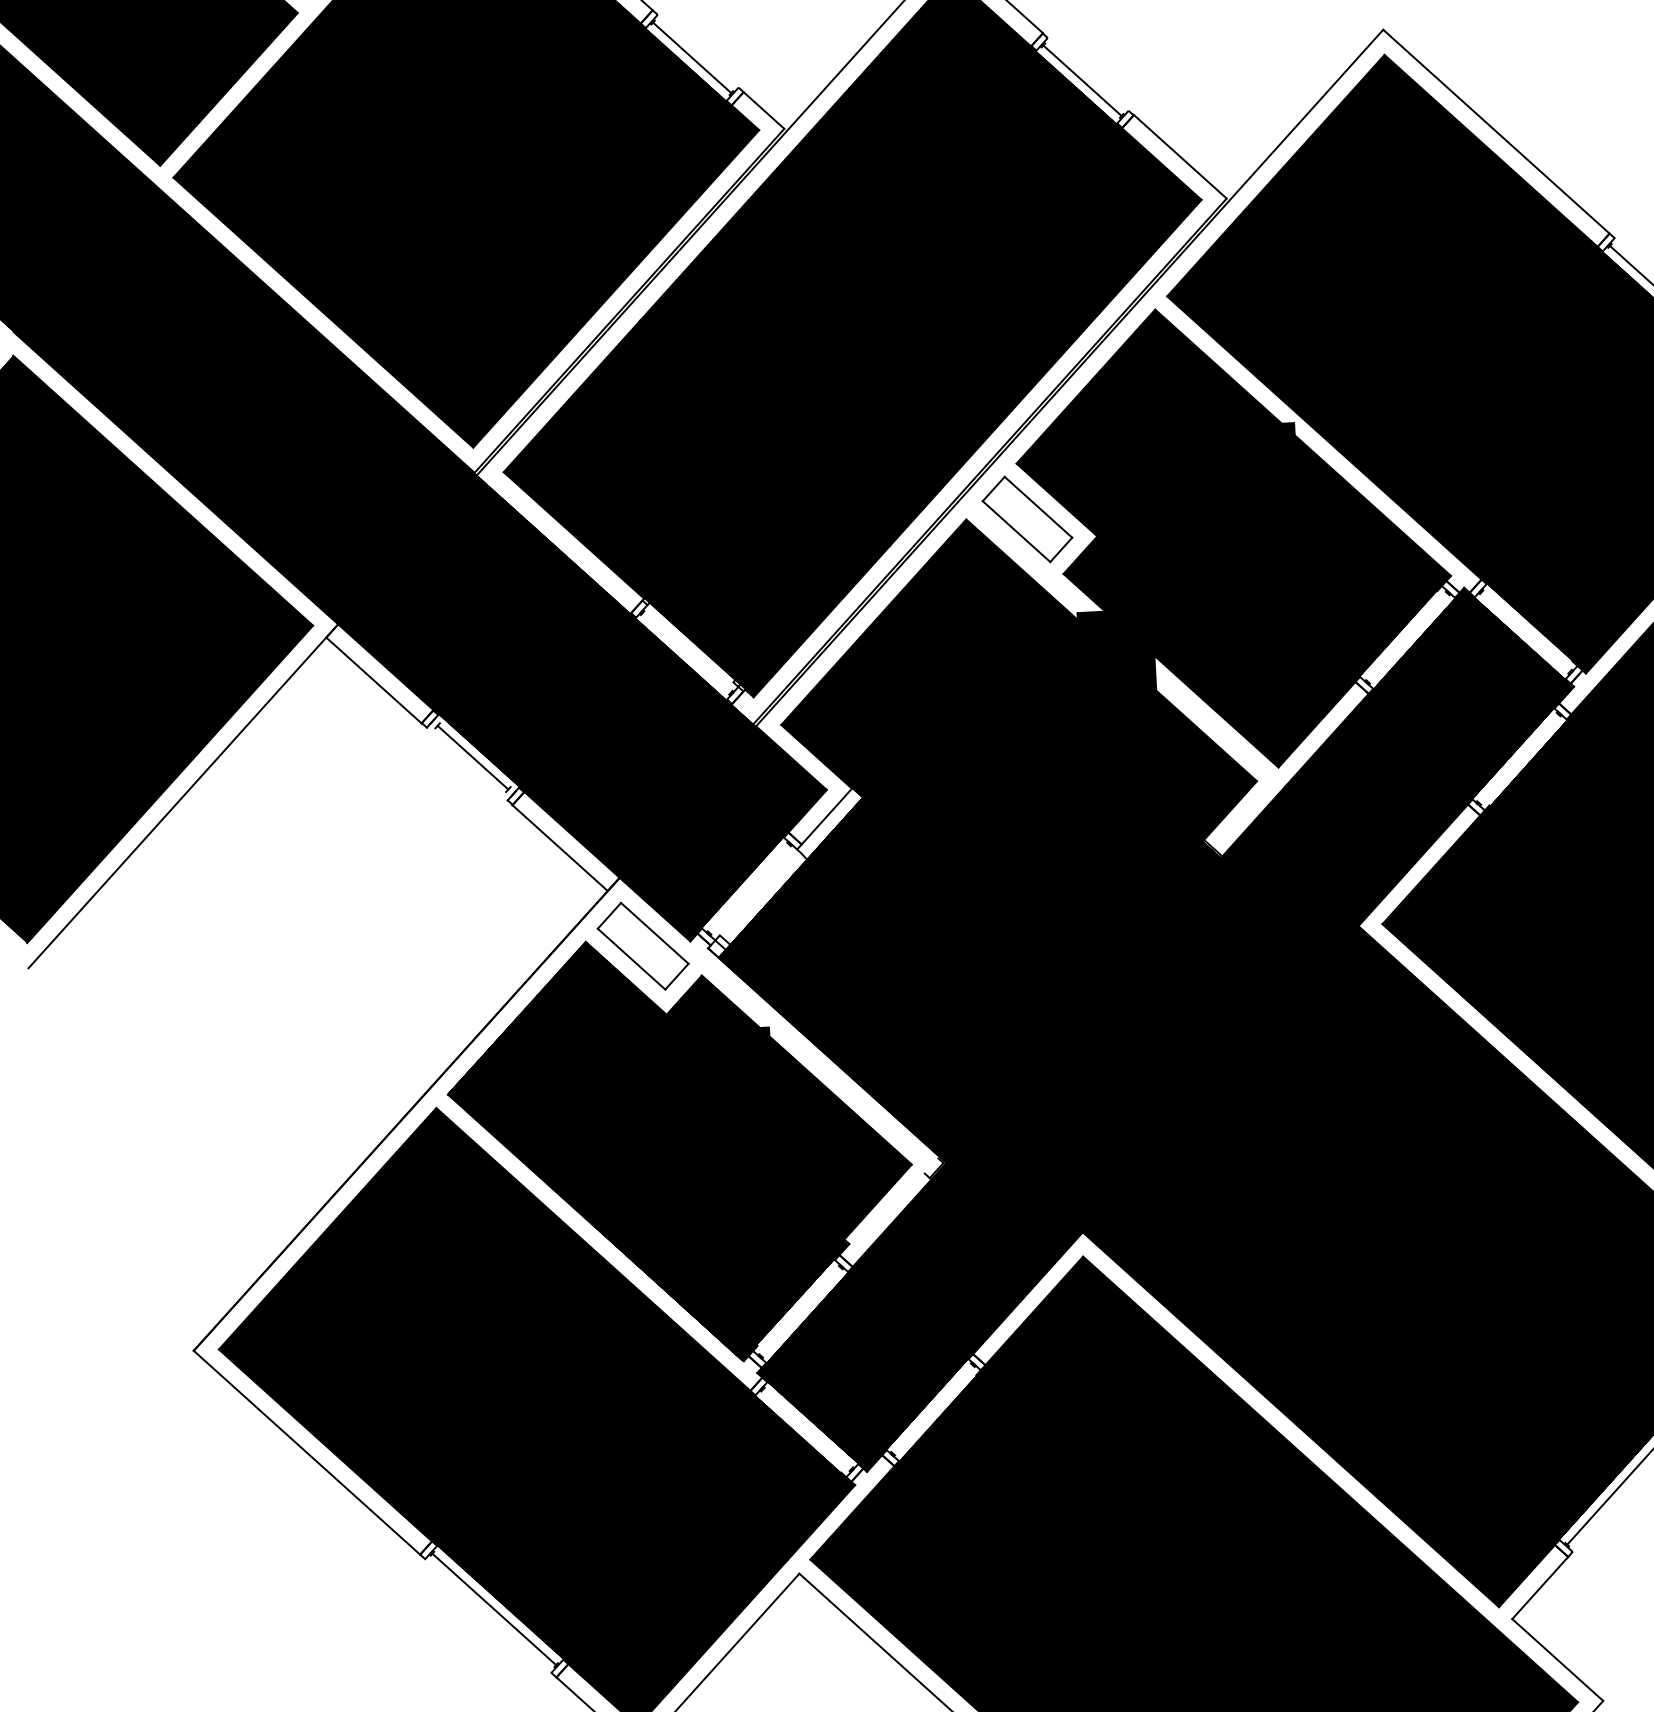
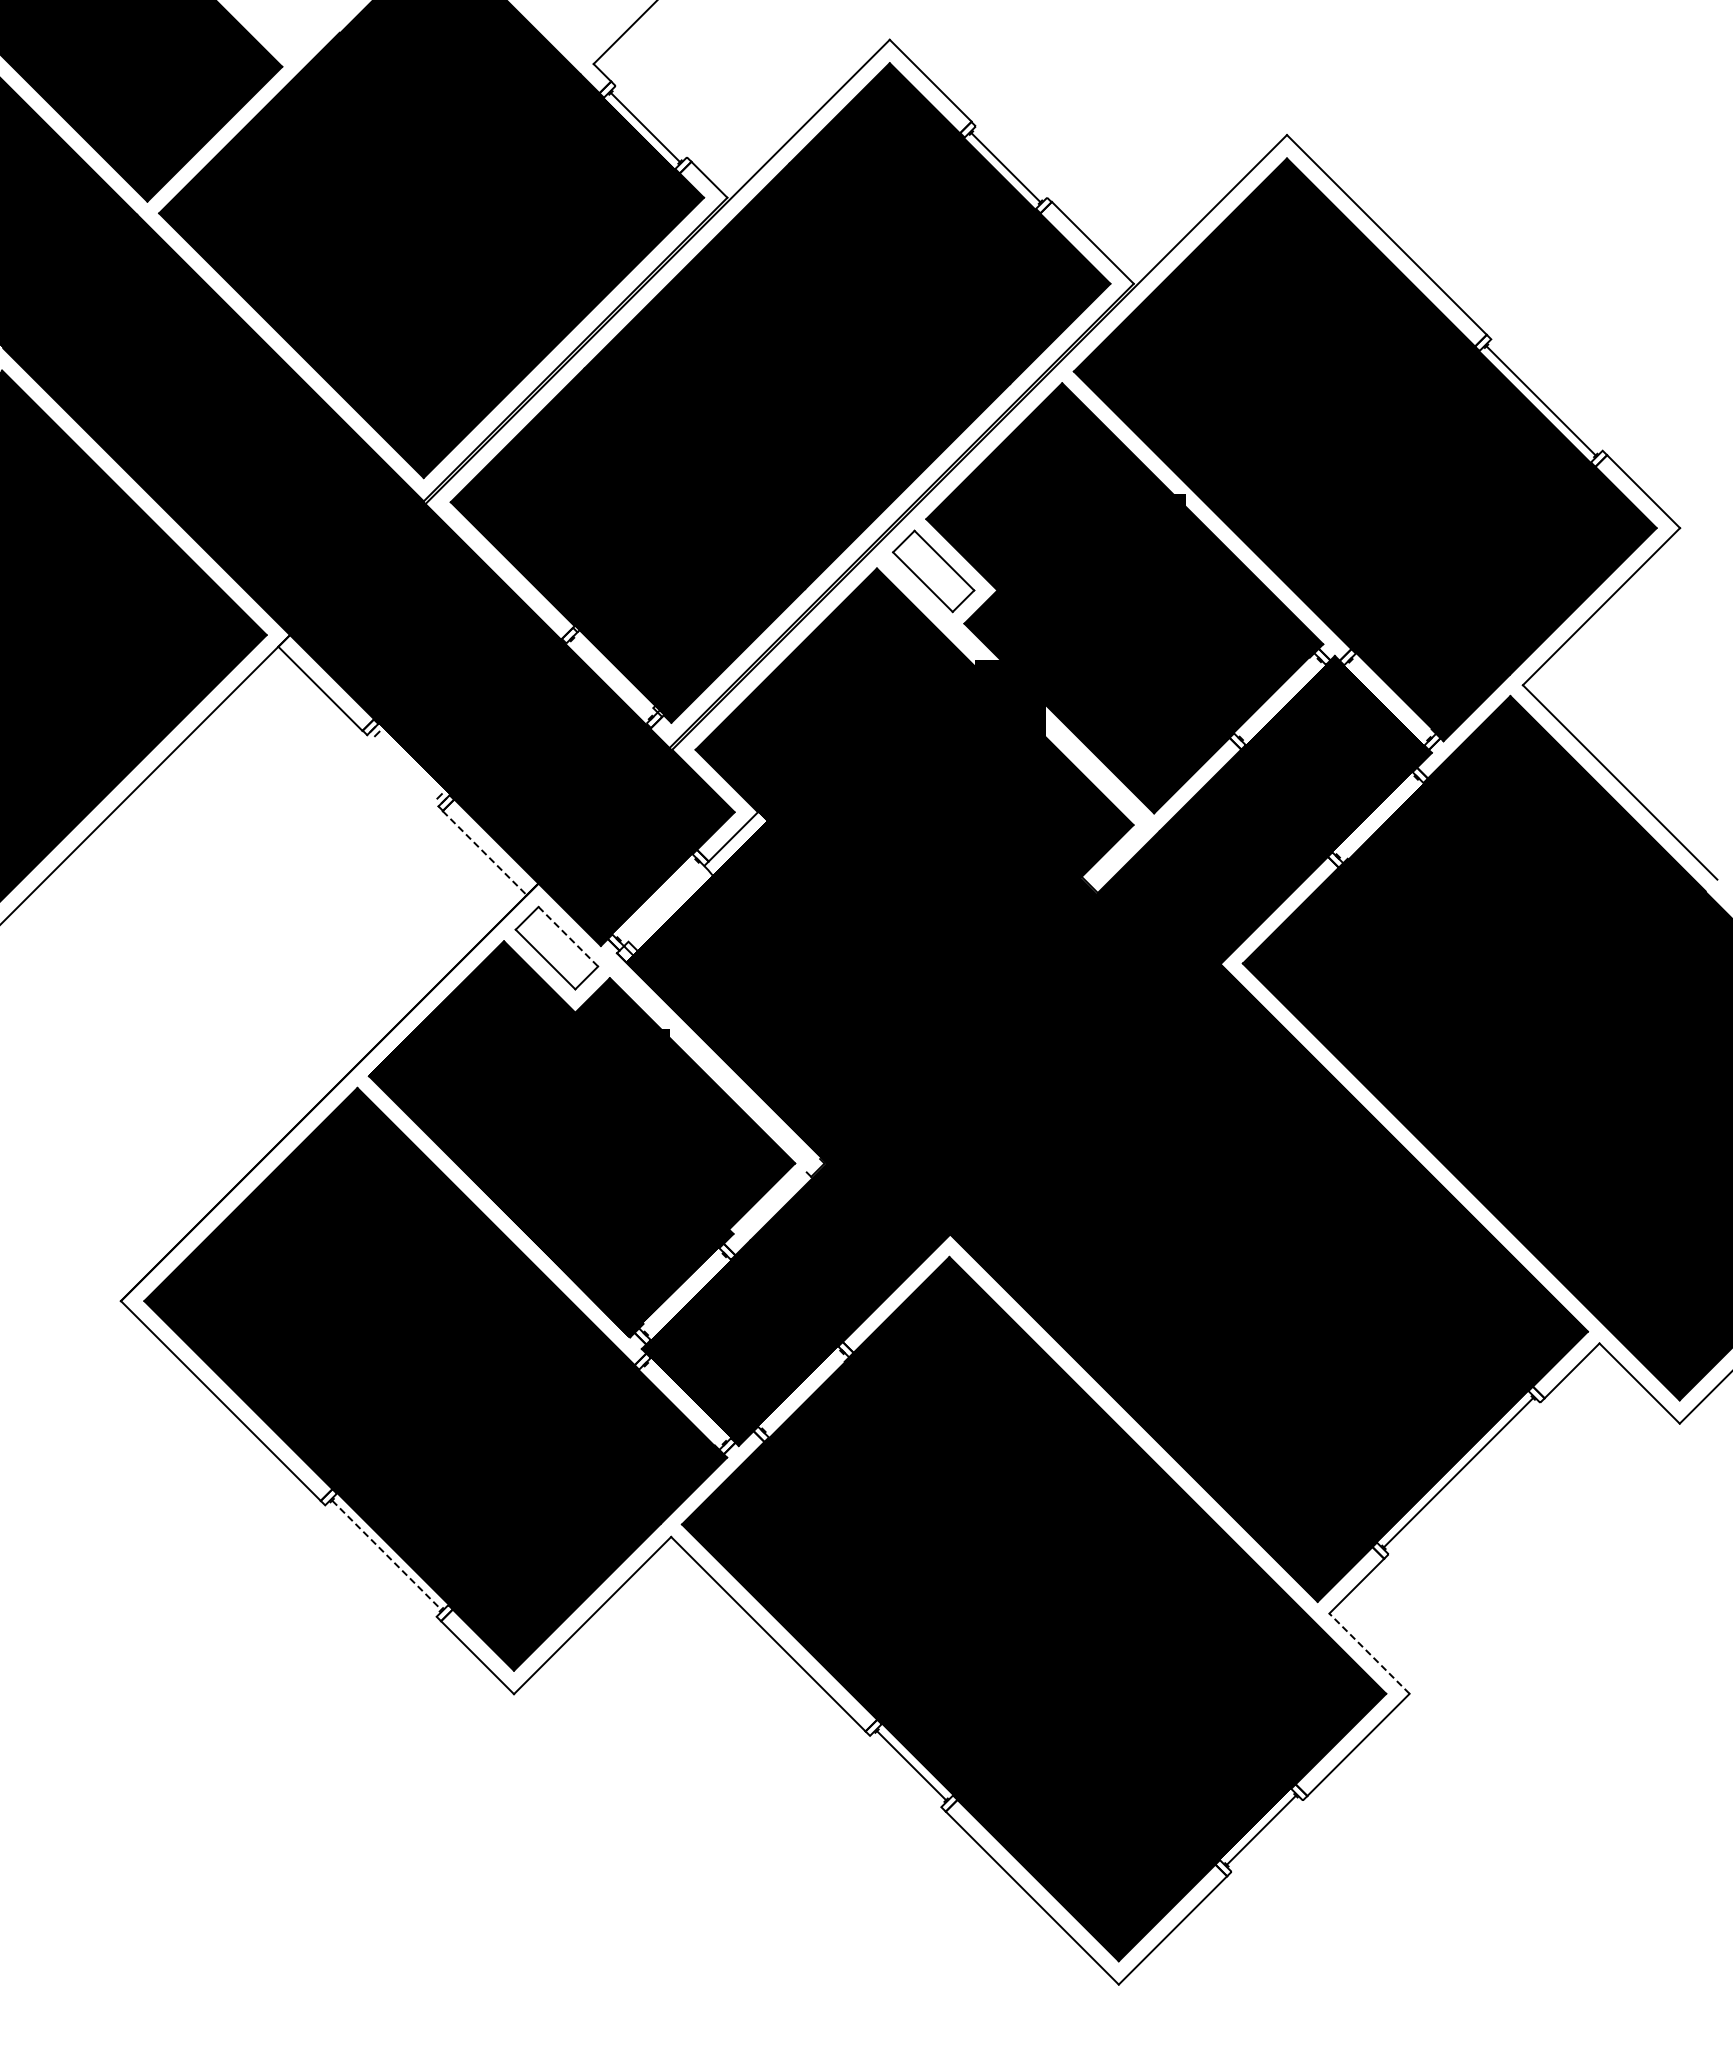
line: (473, 756) -> (408, 764), removed
line: (560, 848) -> (485, 853), solid -> dashed
line: (655, 934) -> (568, 937), solid -> dashed
line: (495, 1609) -> (387, 1555), solid -> dashed
line: (1557, 1659) -> (1369, 1653), solid -> dashed

